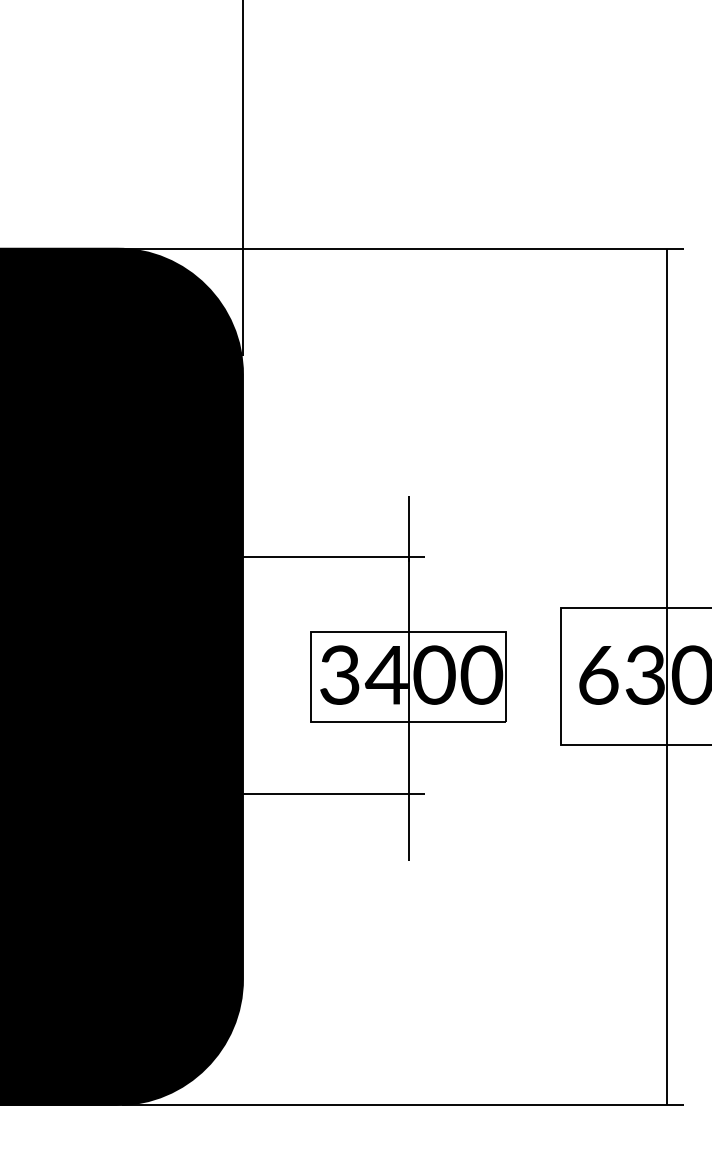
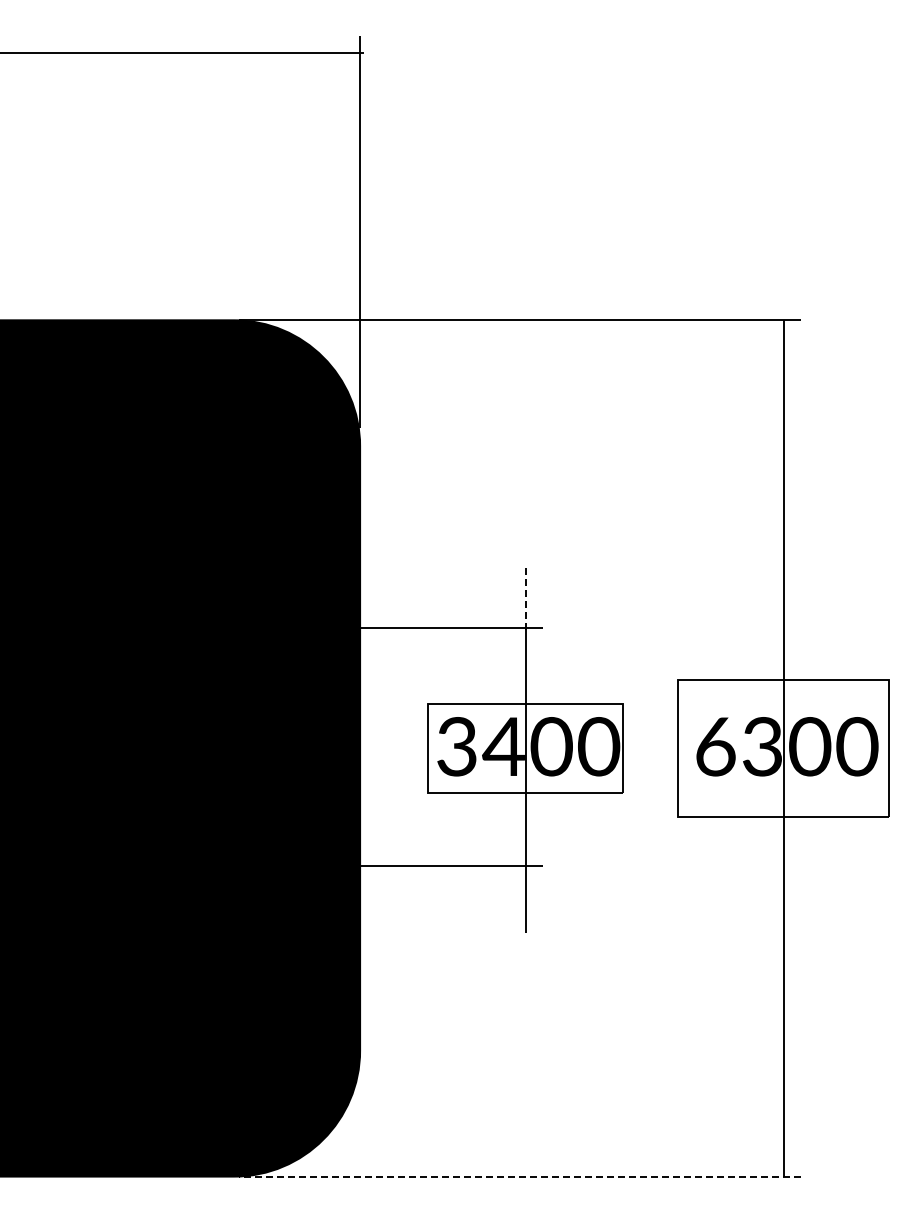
line: (408, 528) -> (525, 600), solid -> dashed
line: (402, 1104) -> (519, 1176), solid -> dashed

